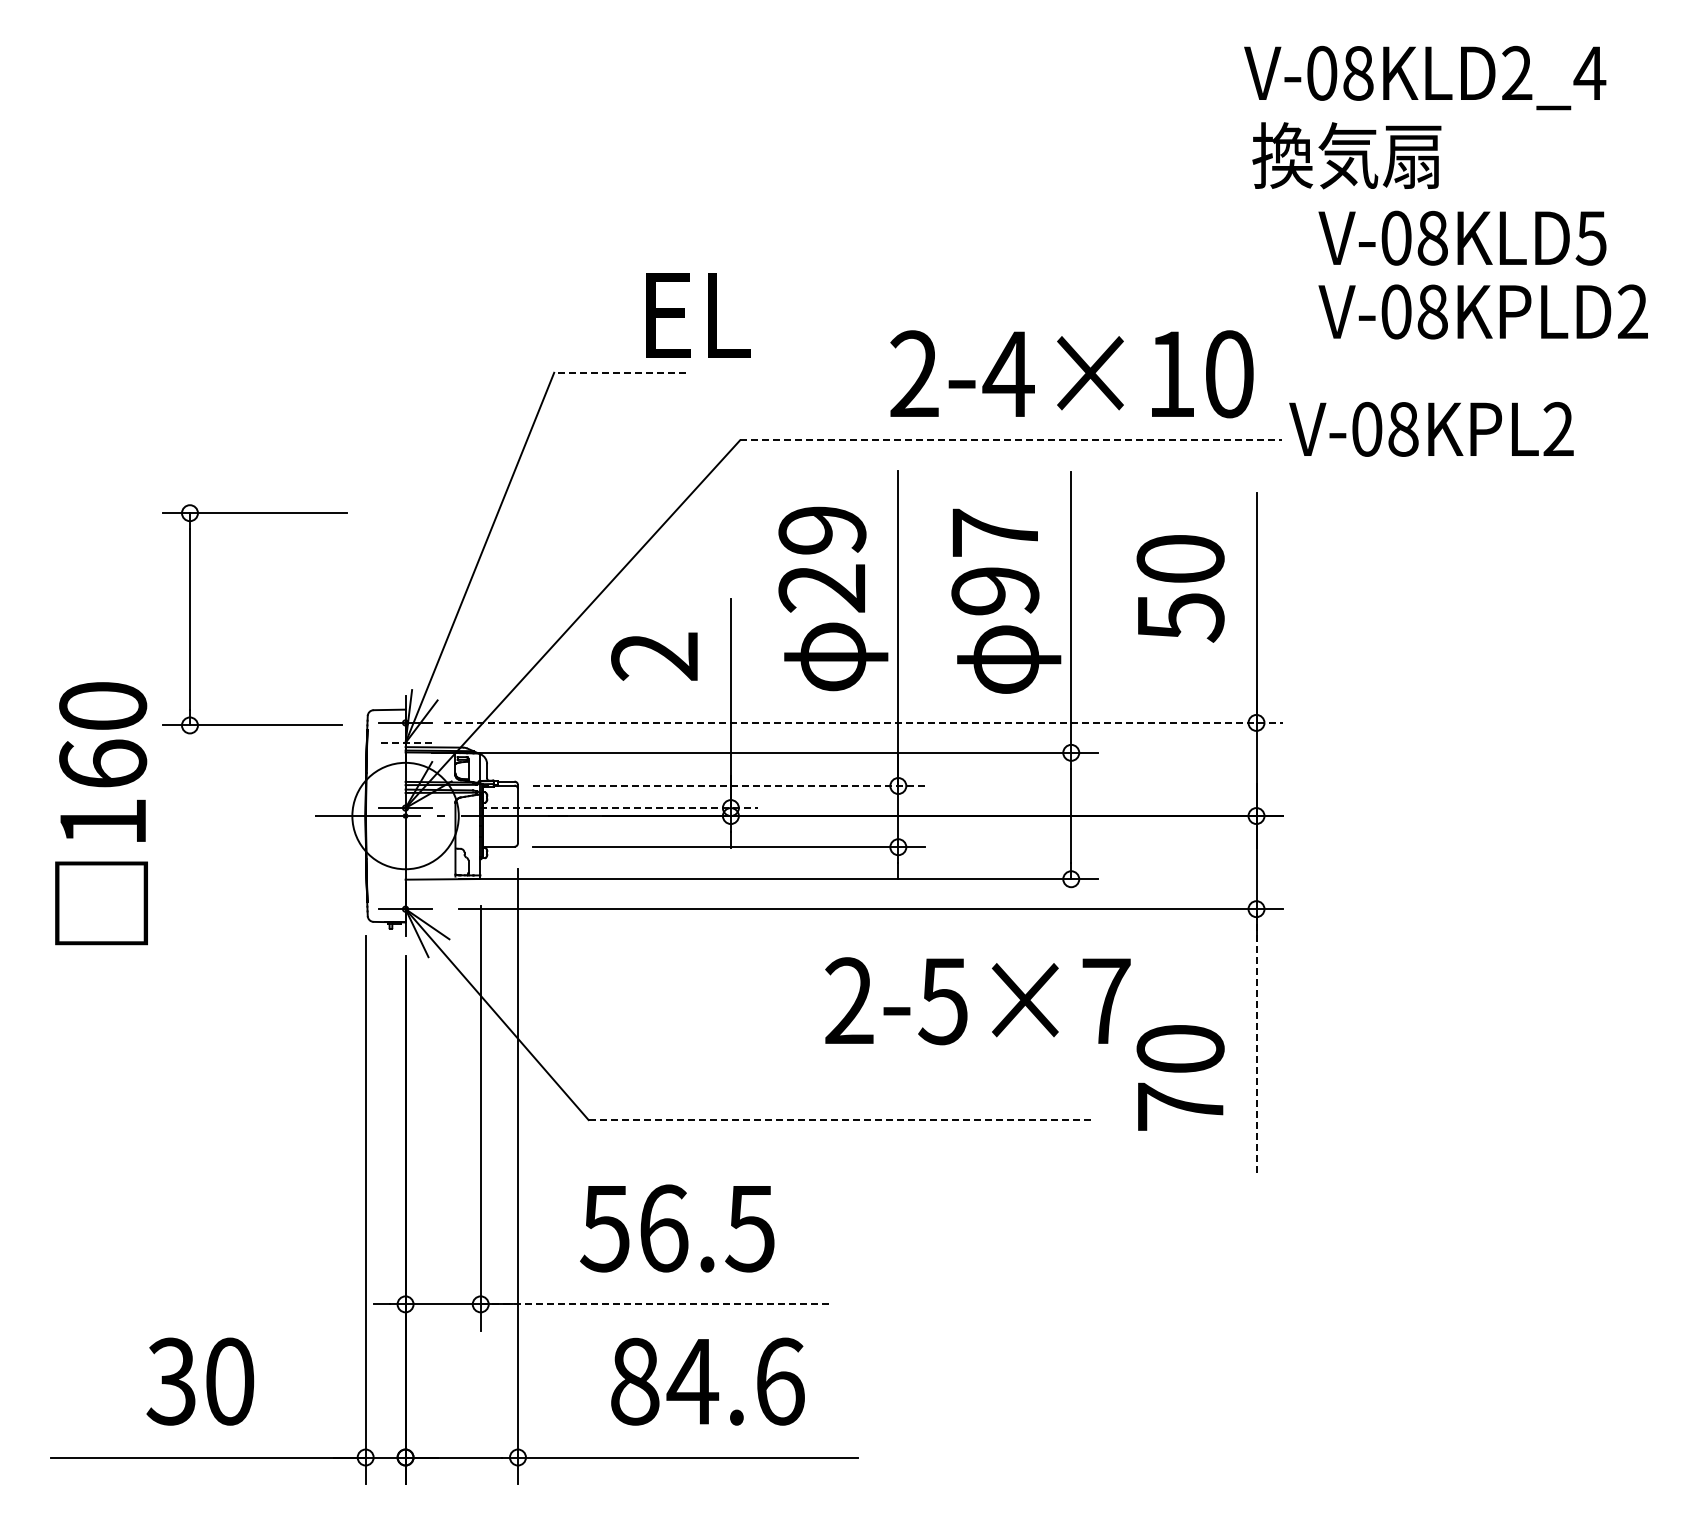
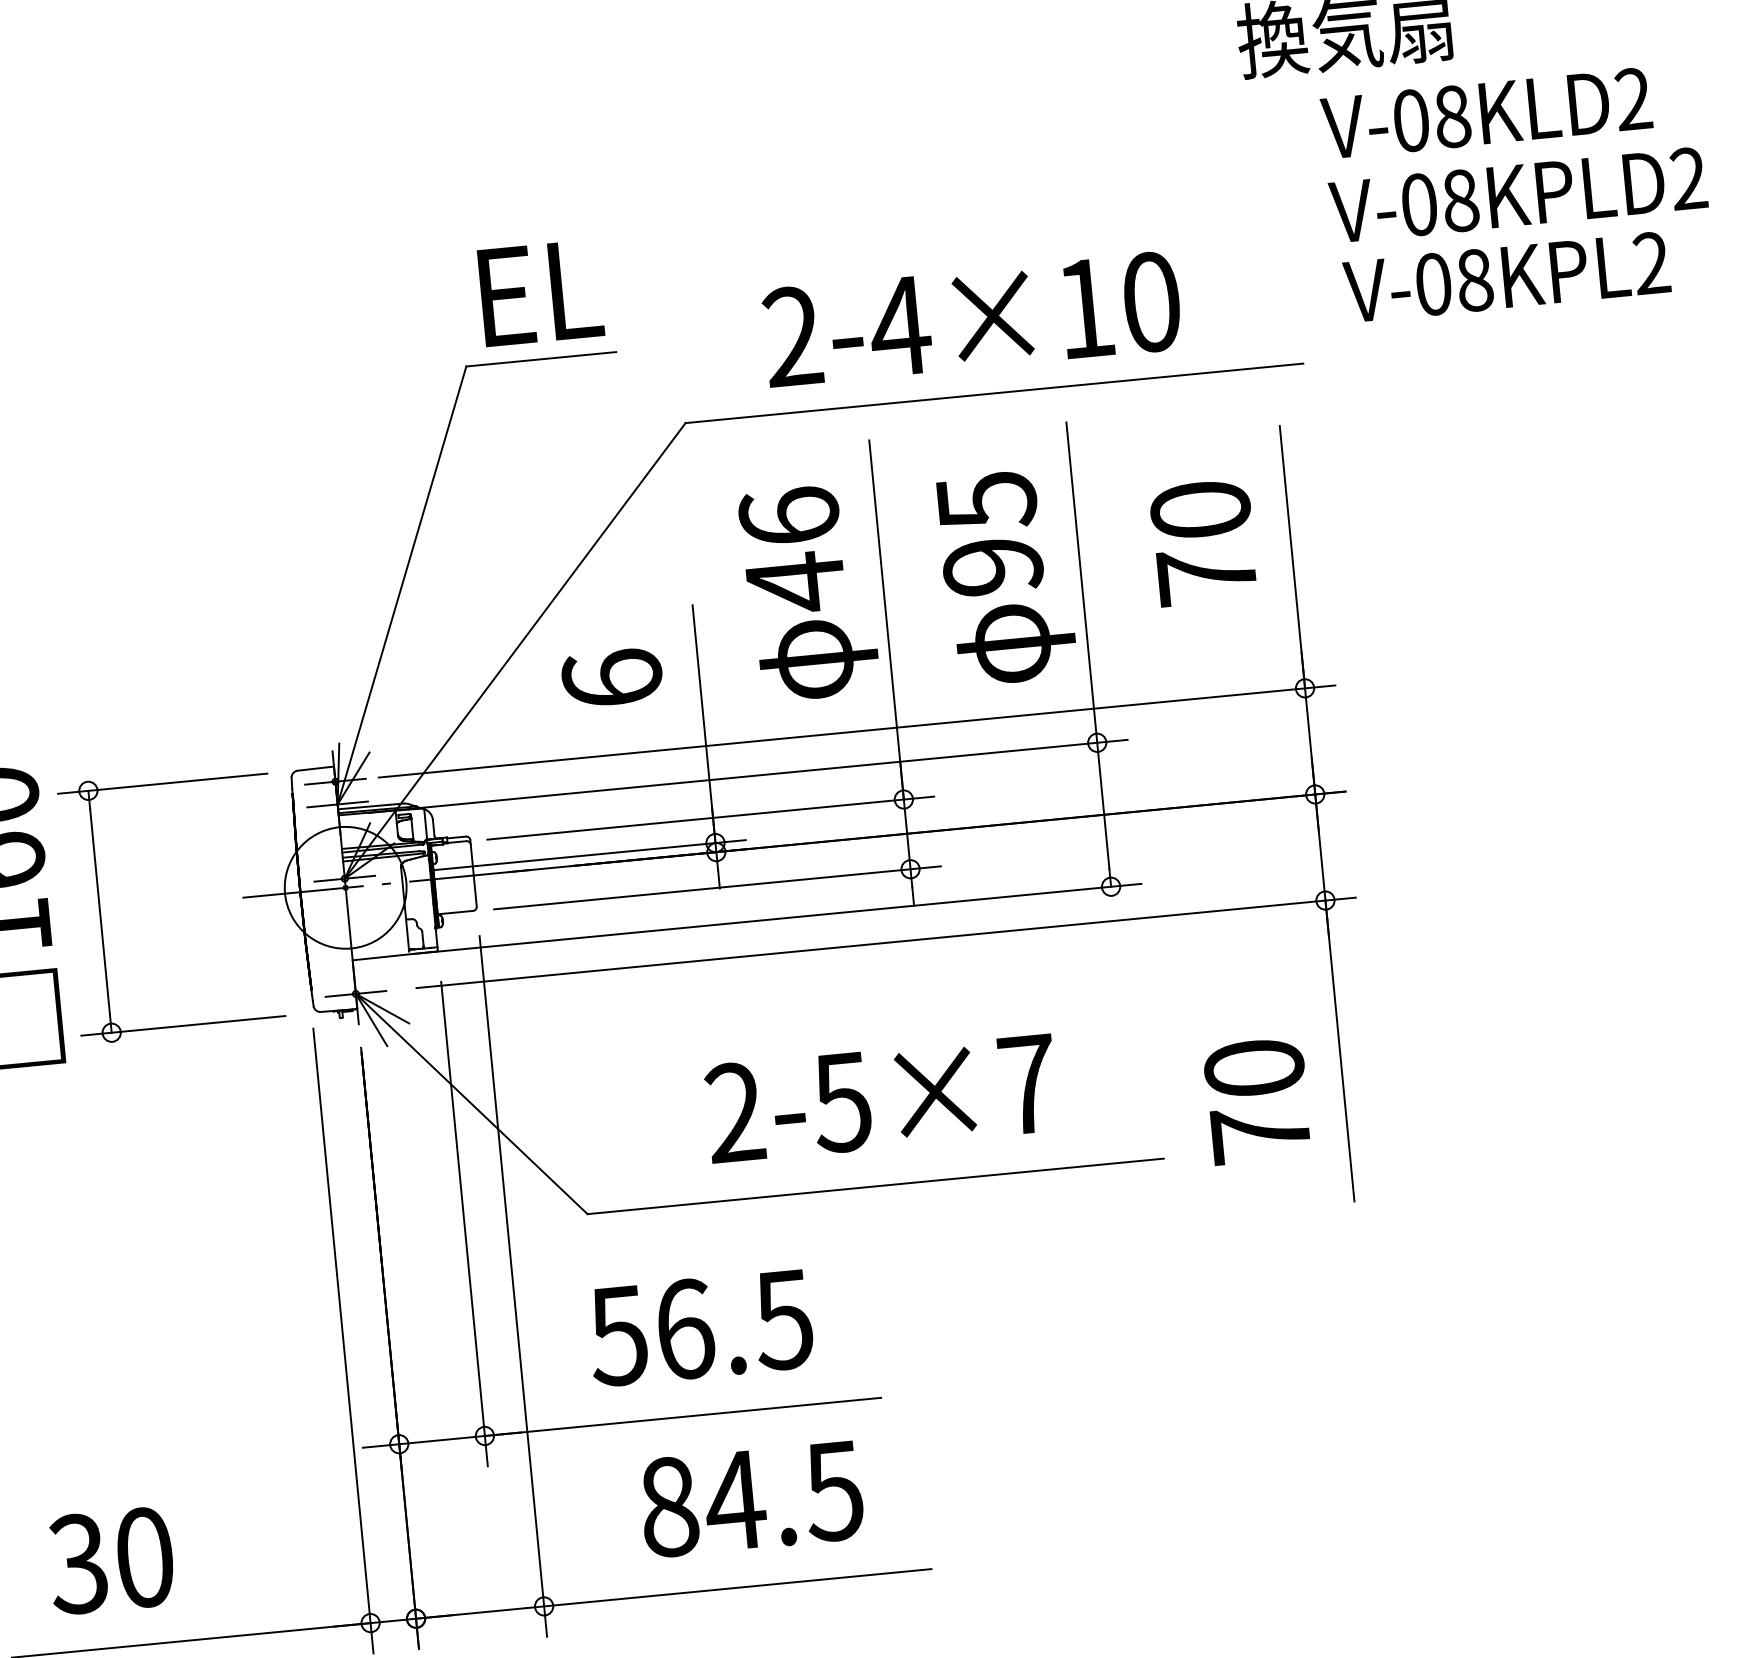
text: (1590, 237) -> (1632, 98), V-08KLD5 -> V-08KLD2
text: (698, 315) -> (541, 293), moved
line: (619, 372) -> (540, 358), dashed -> solid
text: (1071, 374) -> (971, 319), moved
text: (1431, 429) -> (1506, 277), moved
line: (1011, 440) -> (994, 393), dashed -> solid
text: (995, 533) -> (986, 501), 97 -> 95
text: (822, 560) -> (792, 550), 29 -> 46
text: (1181, 617) -> (1208, 576), 50 -> 70
part: (190, 619) -> (100, 911), moved
text: (655, 655) -> (612, 677), 2 -> 6
line: (863, 722) -> (857, 730), dashed -> solid
line: (405, 742) -> (337, 804), dashed -> solid
line: (729, 786) -> (711, 818), dashed -> solid
line: (618, 808) -> (587, 855), dashed -> solid
text: (977, 1001) -> (881, 1098), moved
line: (1256, 1040) -> (1339, 1050), dashed -> solid
line: (841, 1120) -> (875, 1186), dashed -> solid
line: (654, 1304) -> (682, 1417), dashed -> solid
text: (200, 1381) -> (111, 1560), moved
text: (779, 1381) -> (833, 1491), 84.6 -> 84.5

